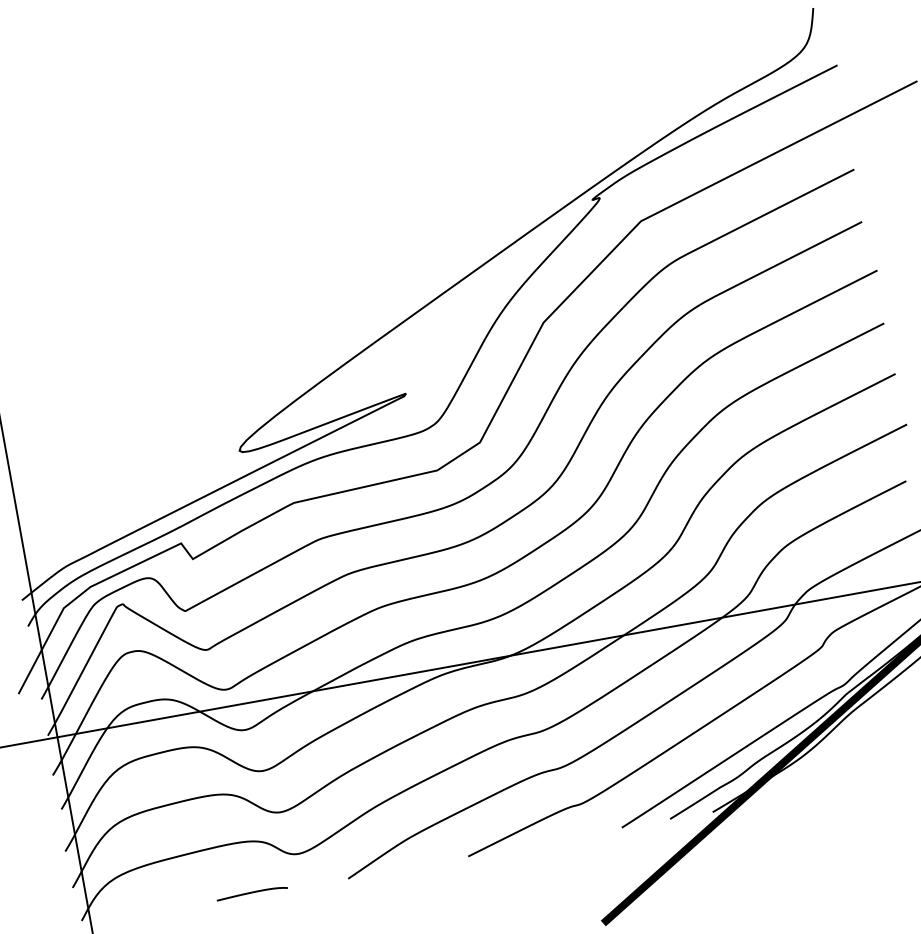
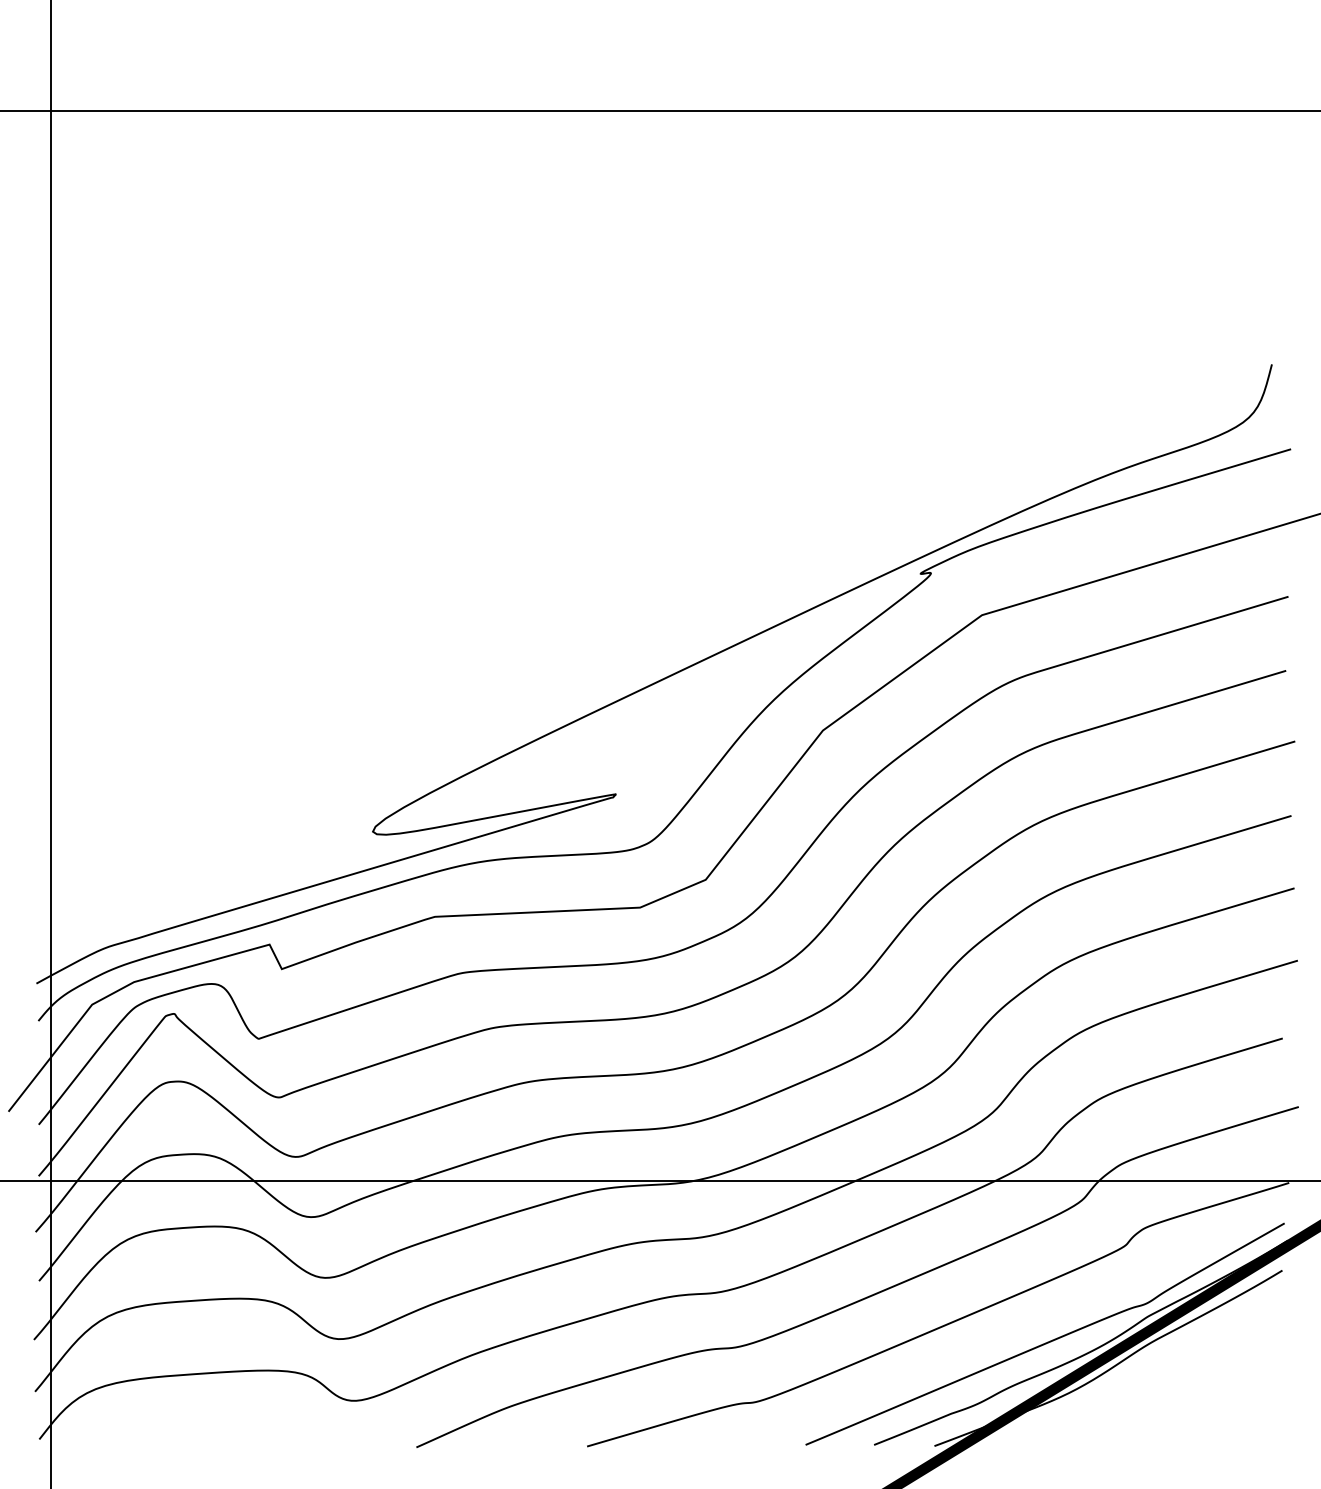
curve: (252, 893) -> (280, 1443), removed

